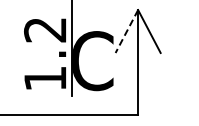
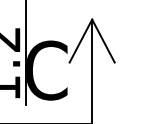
line: (126, 31) -> (80, 41), dashed -> solid

